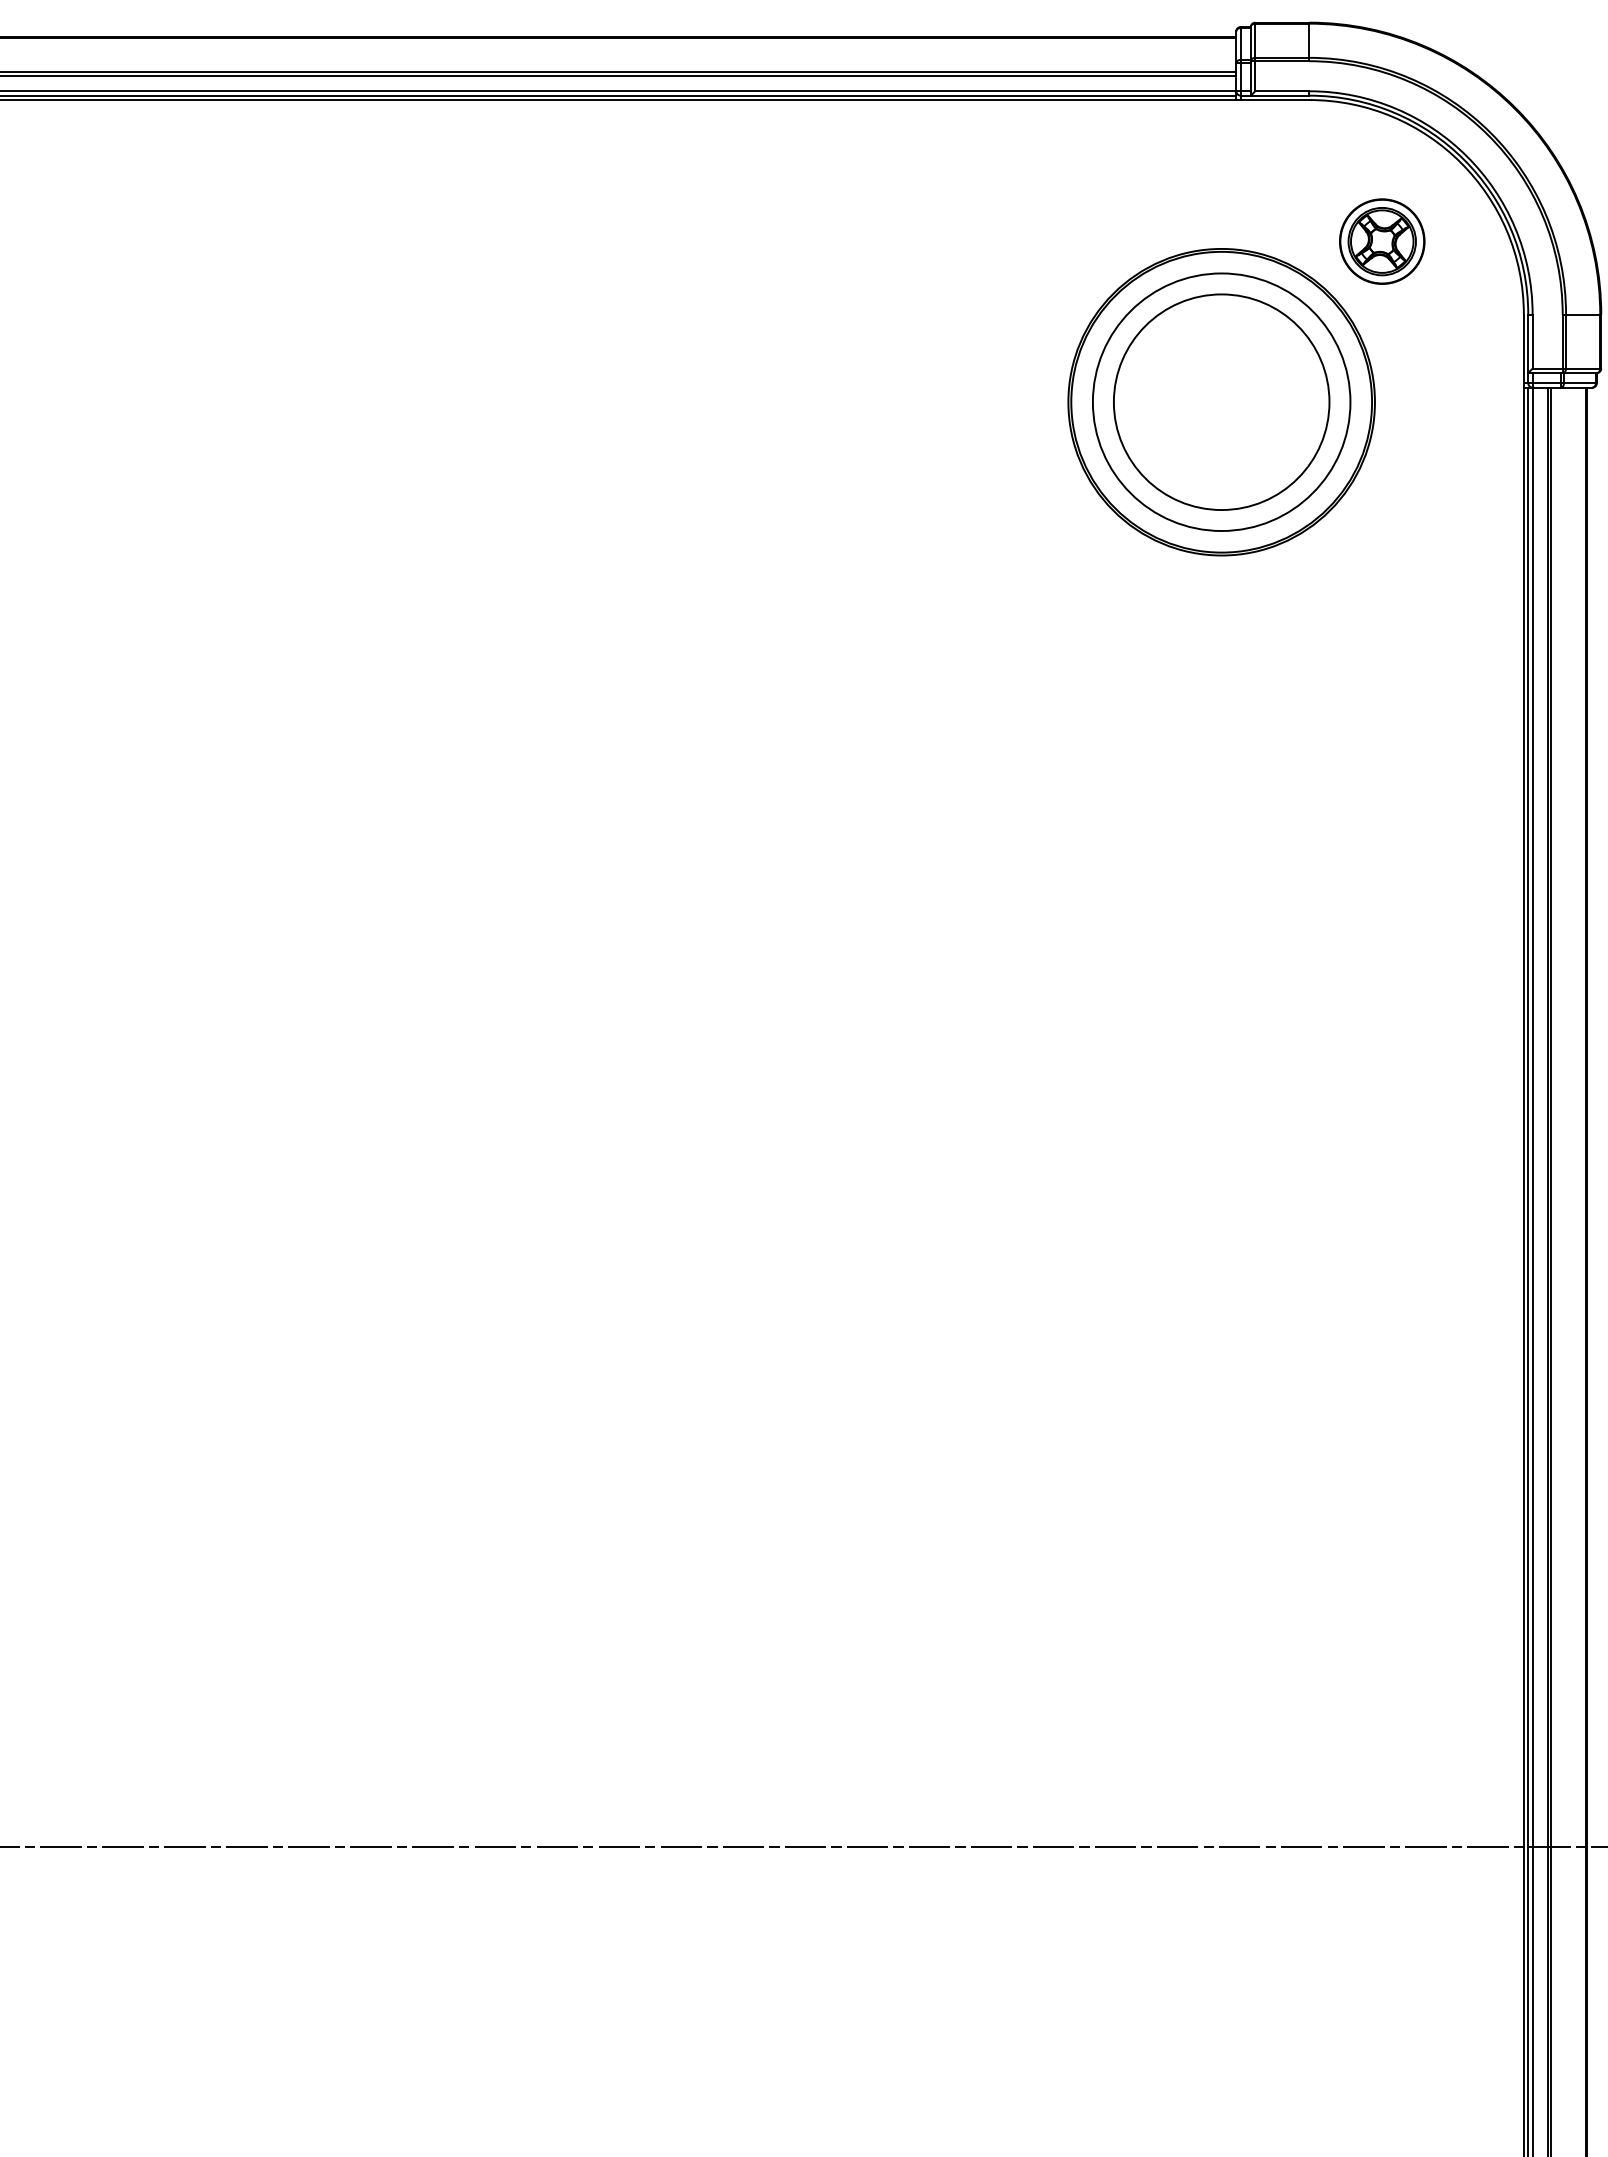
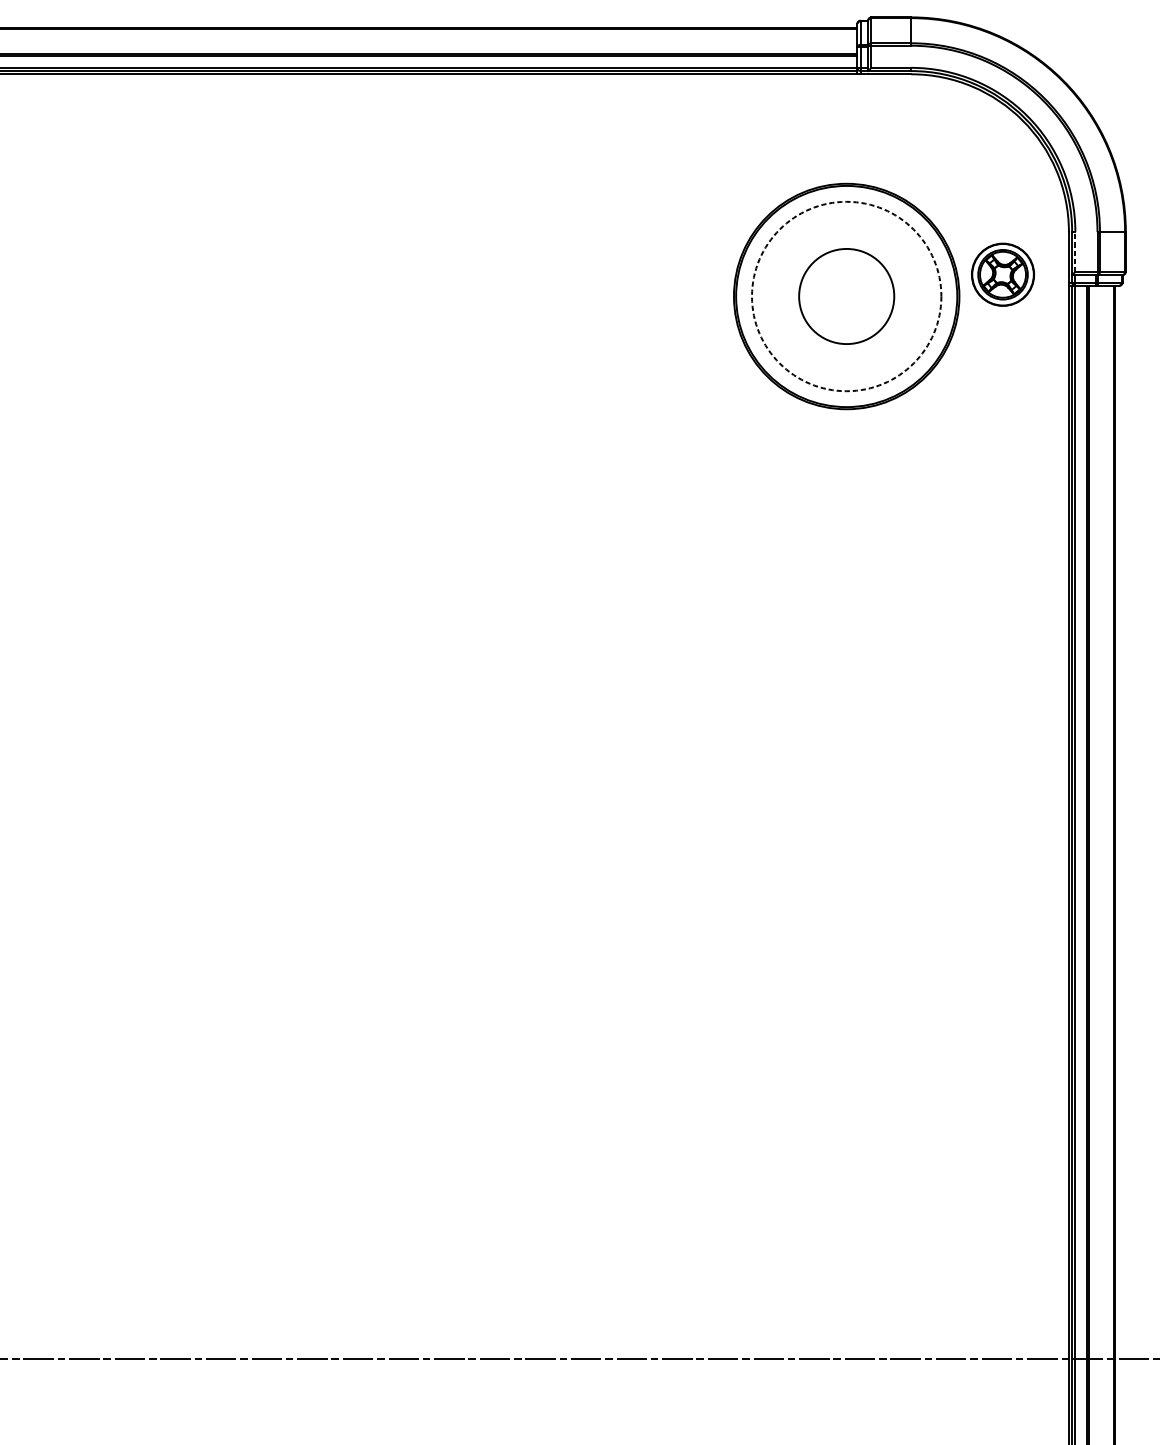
part: (1382, 241) -> (1003, 274), moved
line: (1532, 341) -> (1075, 251), solid -> dashed
circle: (1221, 402) -> (846, 296), size x0.6
circle: (1221, 402) -> (846, 296), solid -> dashed

